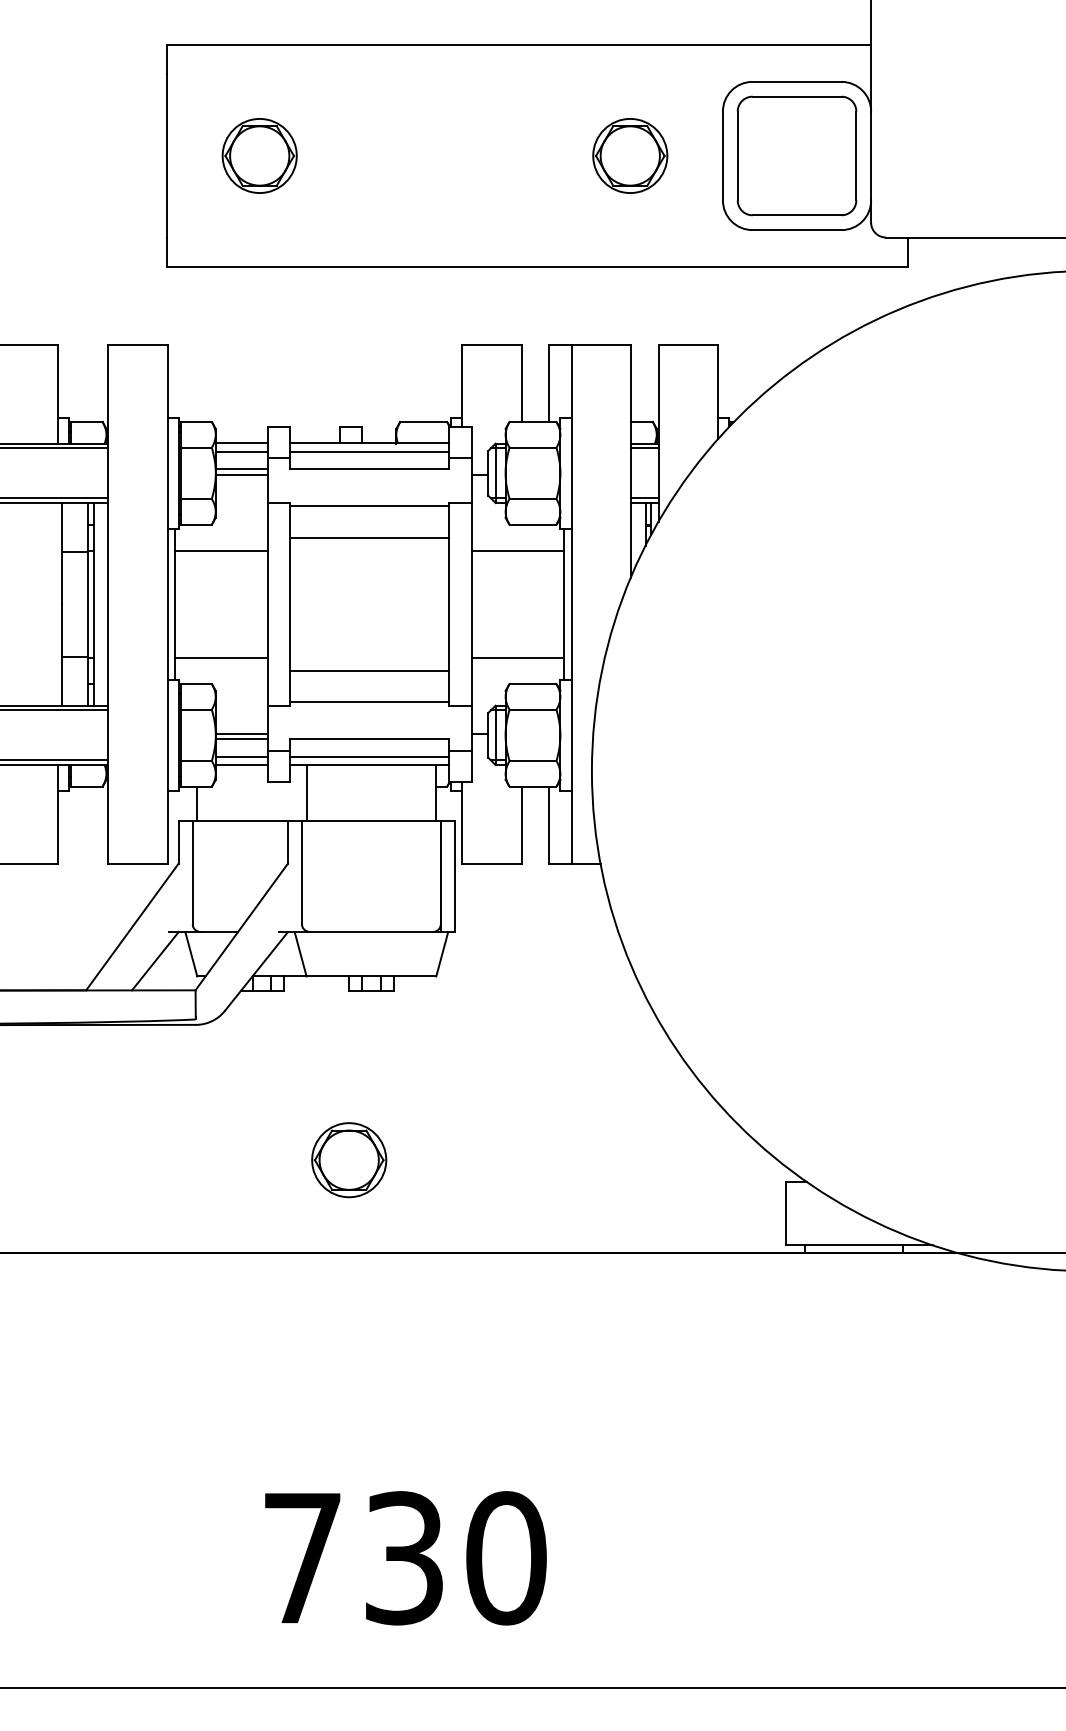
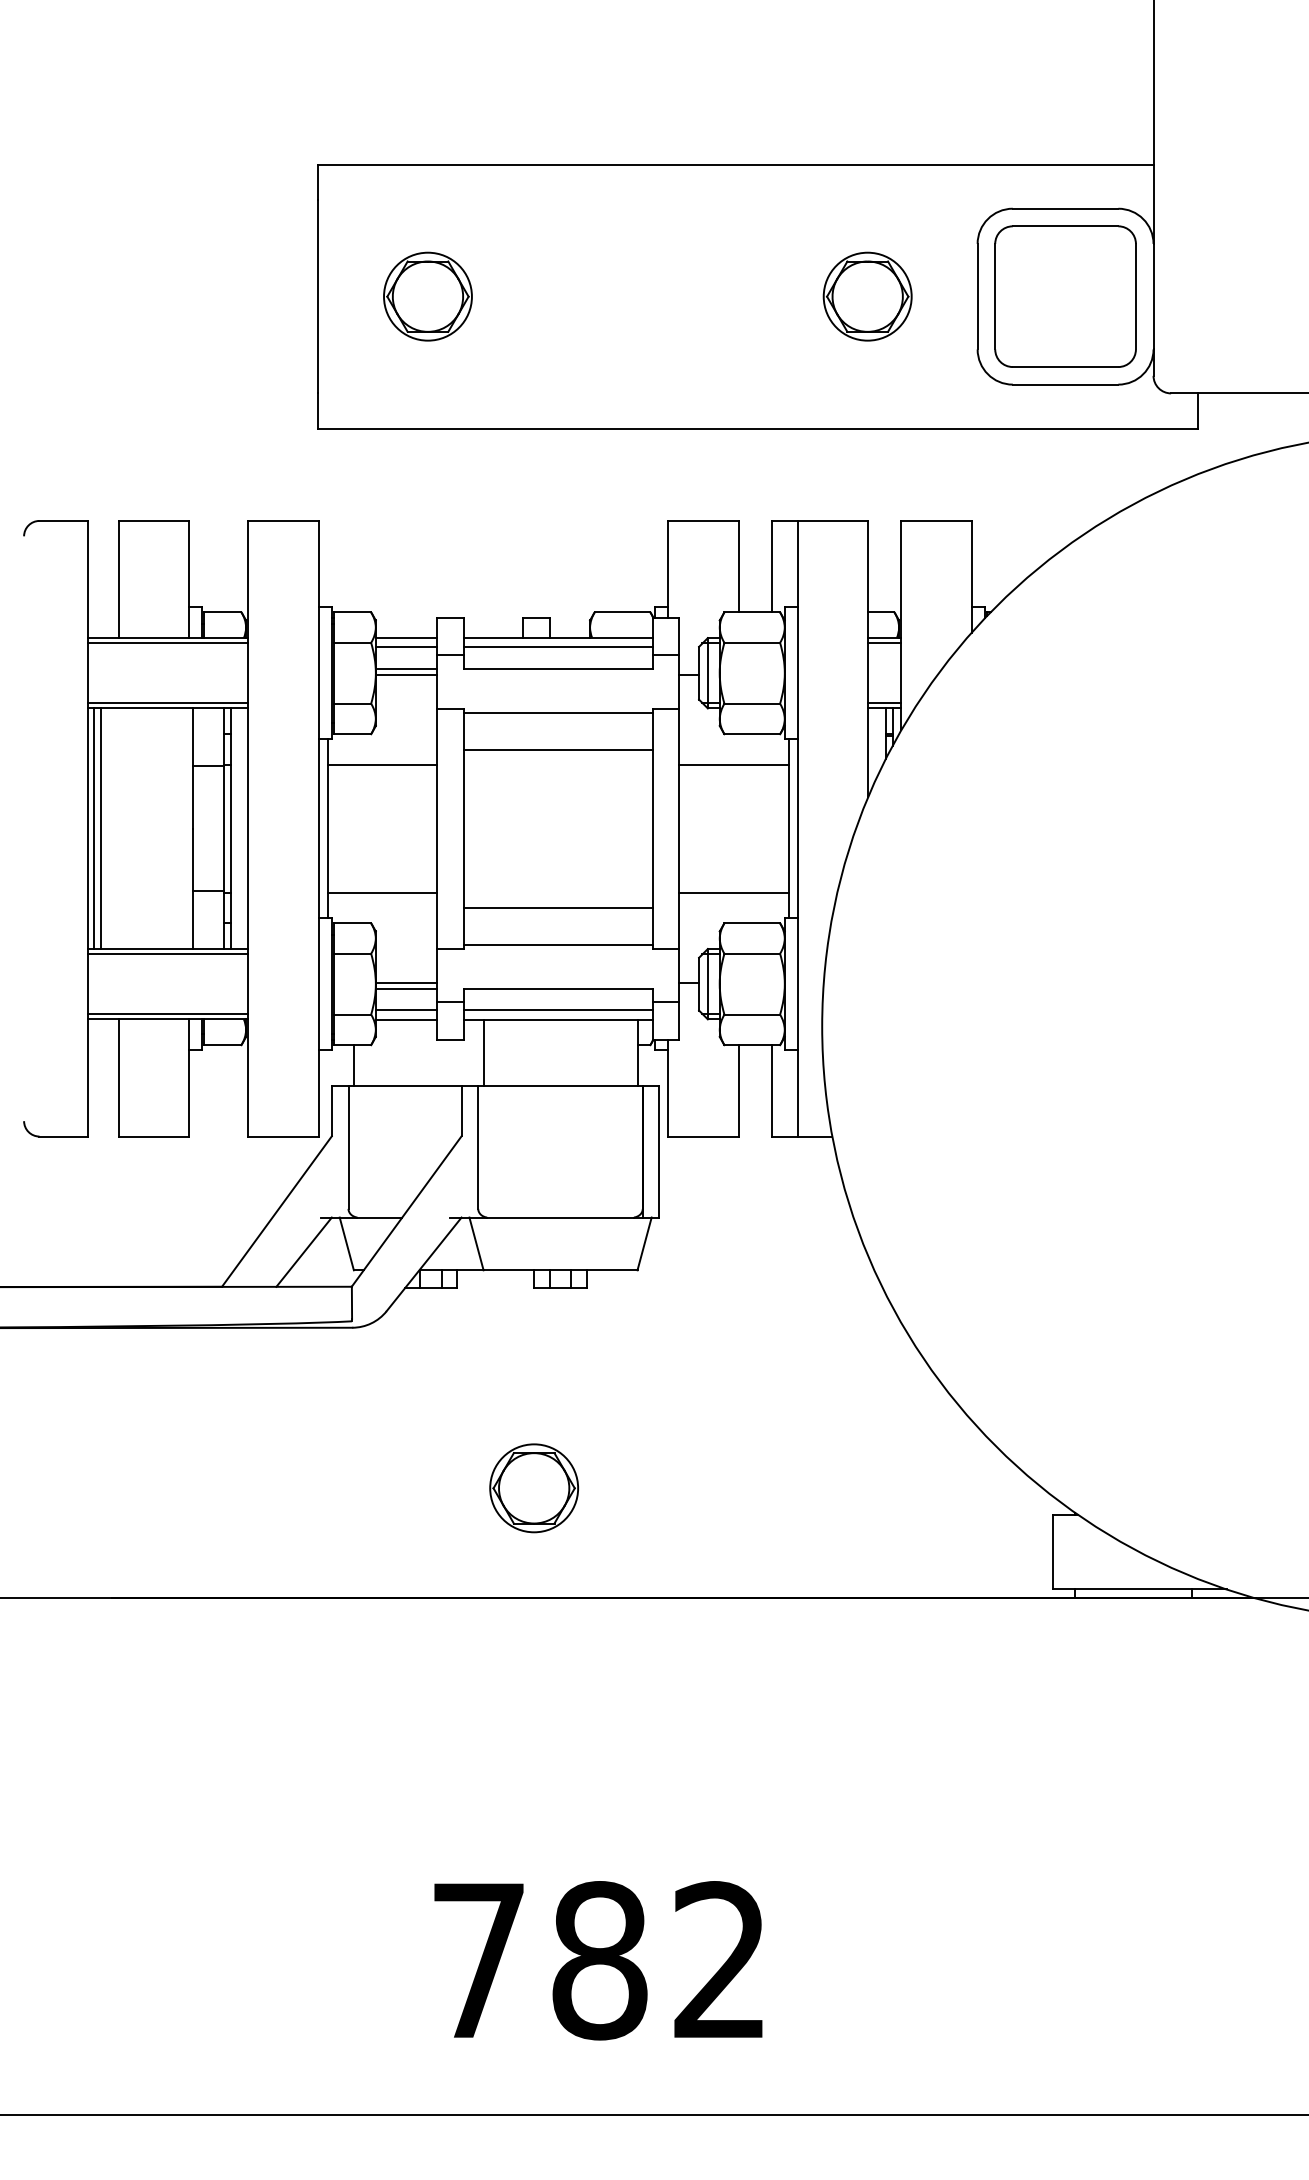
text: (455, 1558) -> (660, 1960), 730 -> 782

